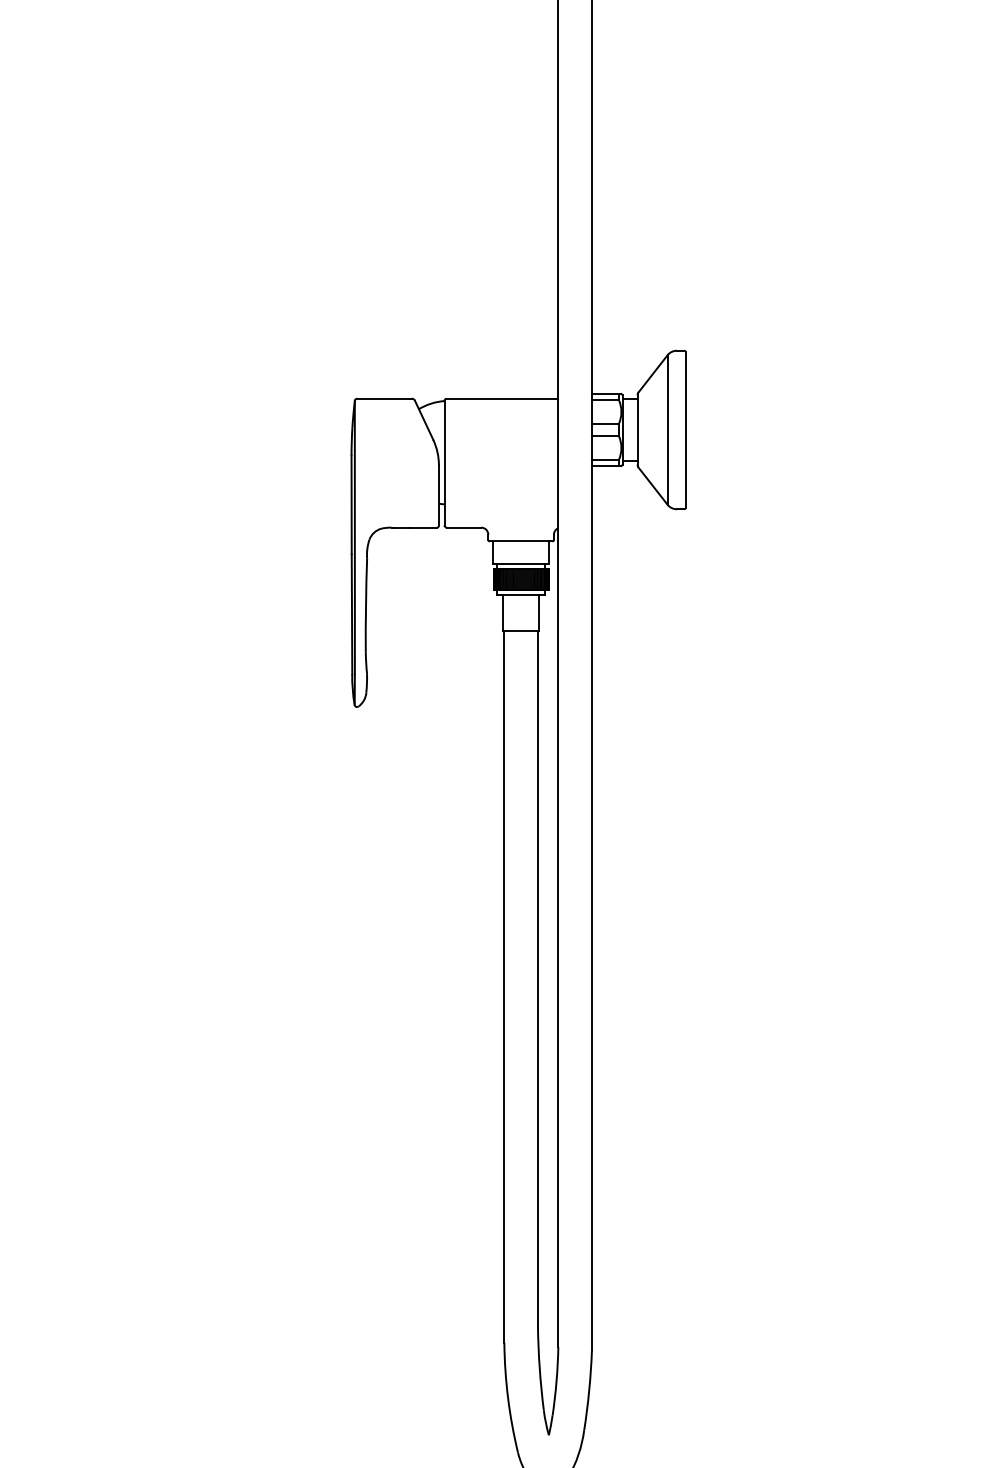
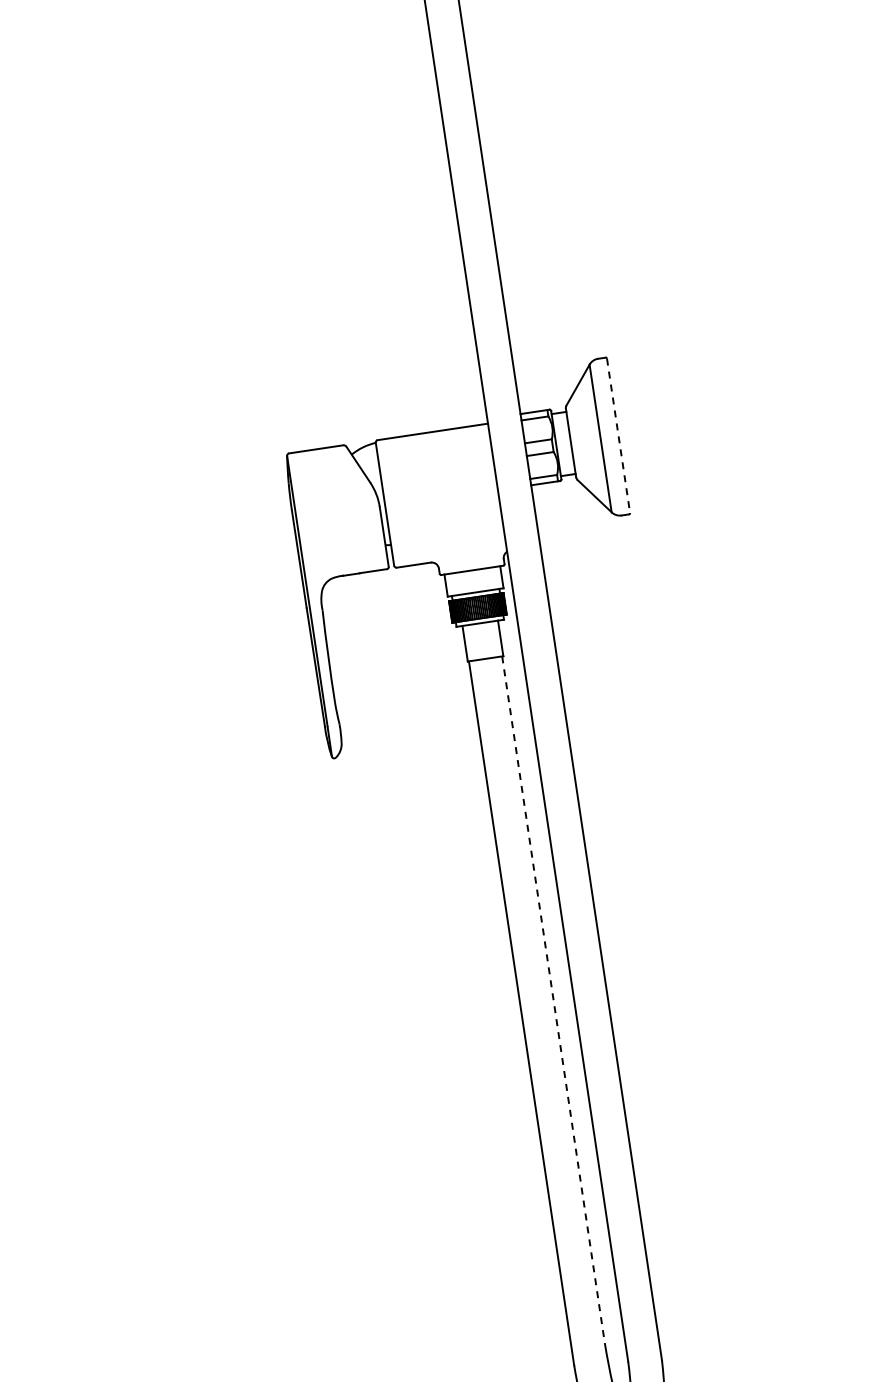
line: (685, 430) -> (618, 436), solid -> dashed
line: (537, 978) -> (553, 1000), solid -> dashed

